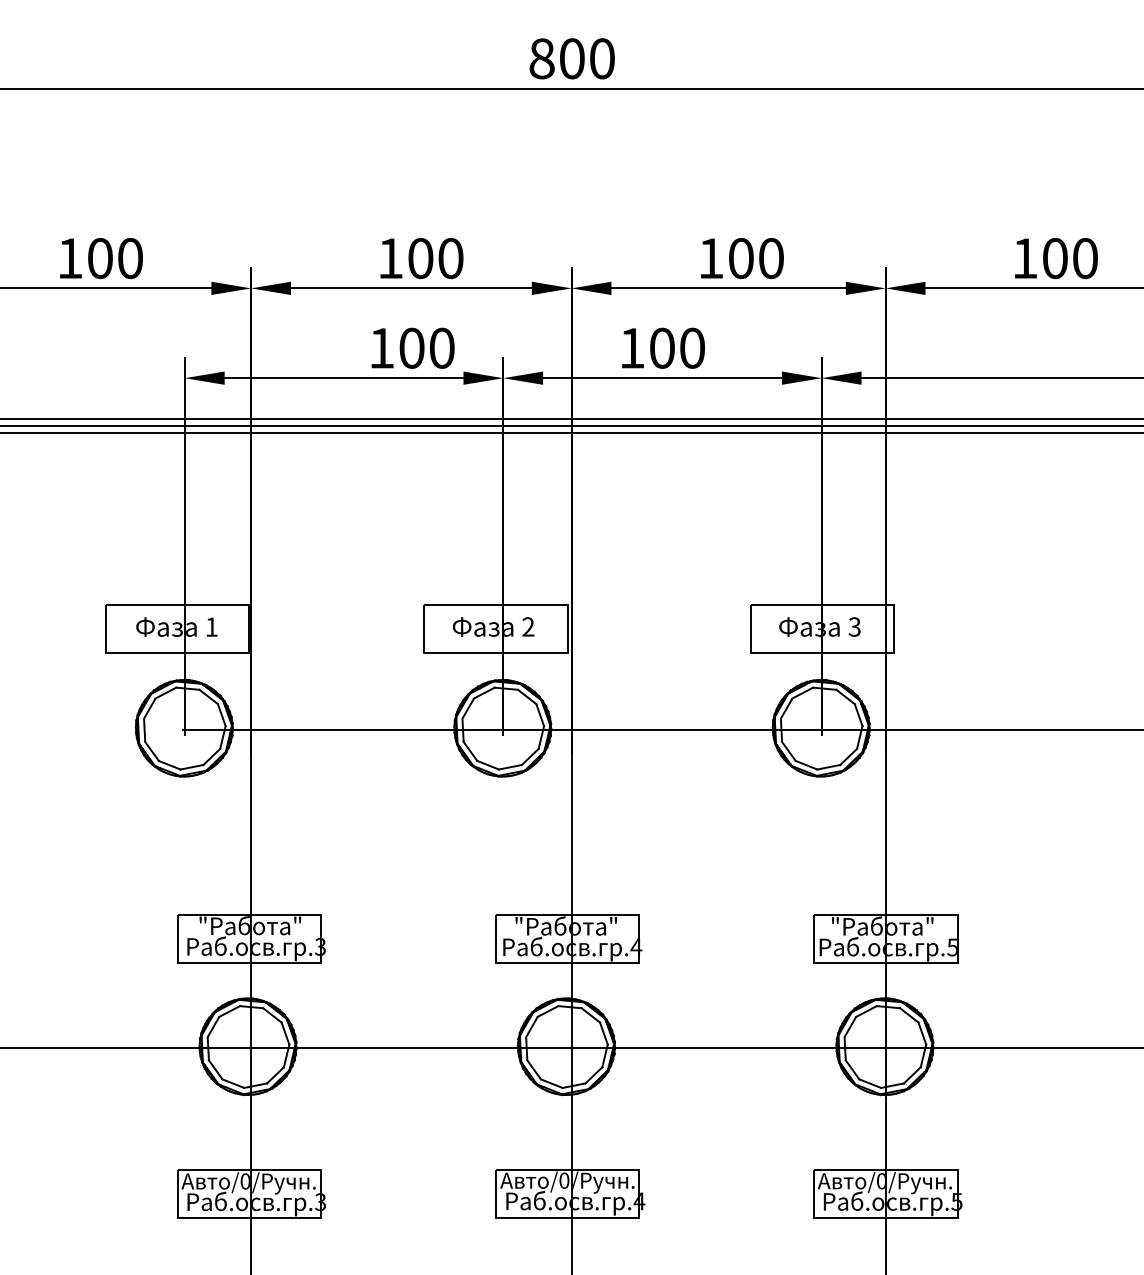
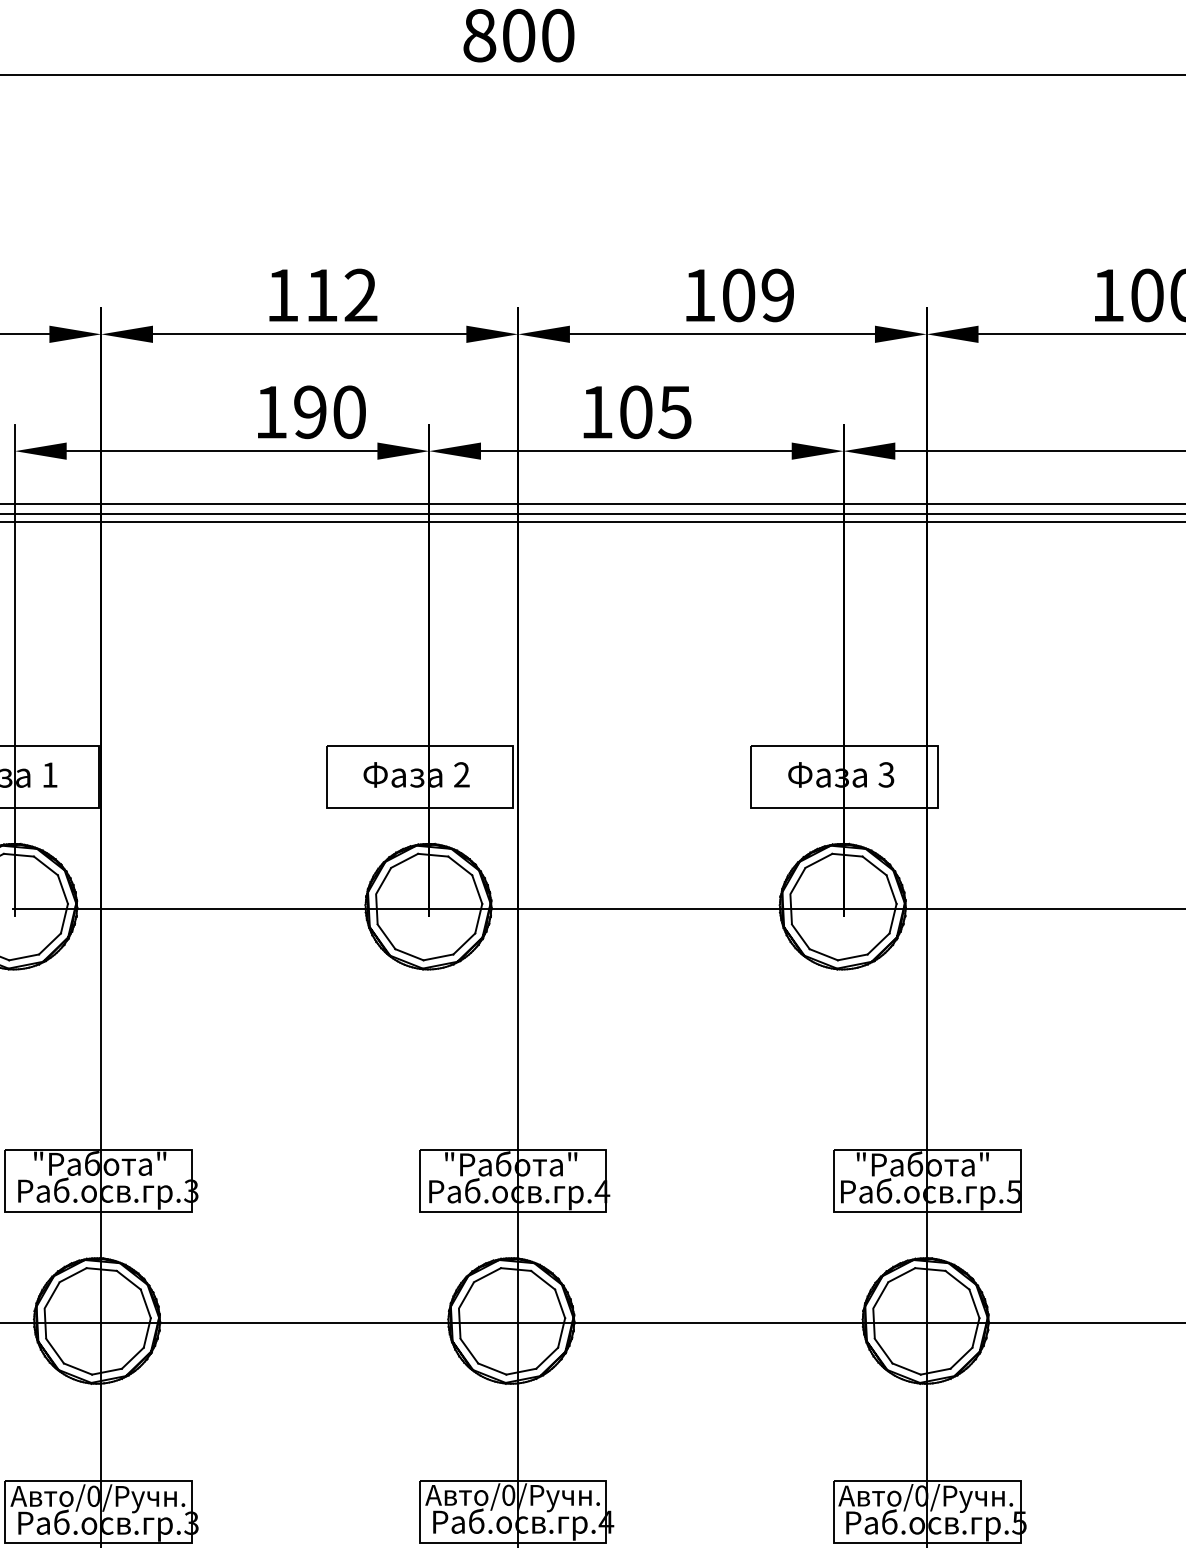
text: (435, 258) -> (341, 295), 100 -> 112
text: (770, 258) -> (776, 295), 100 -> 109
text: (411, 347) -> (309, 411), 100 -> 190
text: (691, 347) -> (674, 411), 100 -> 105

